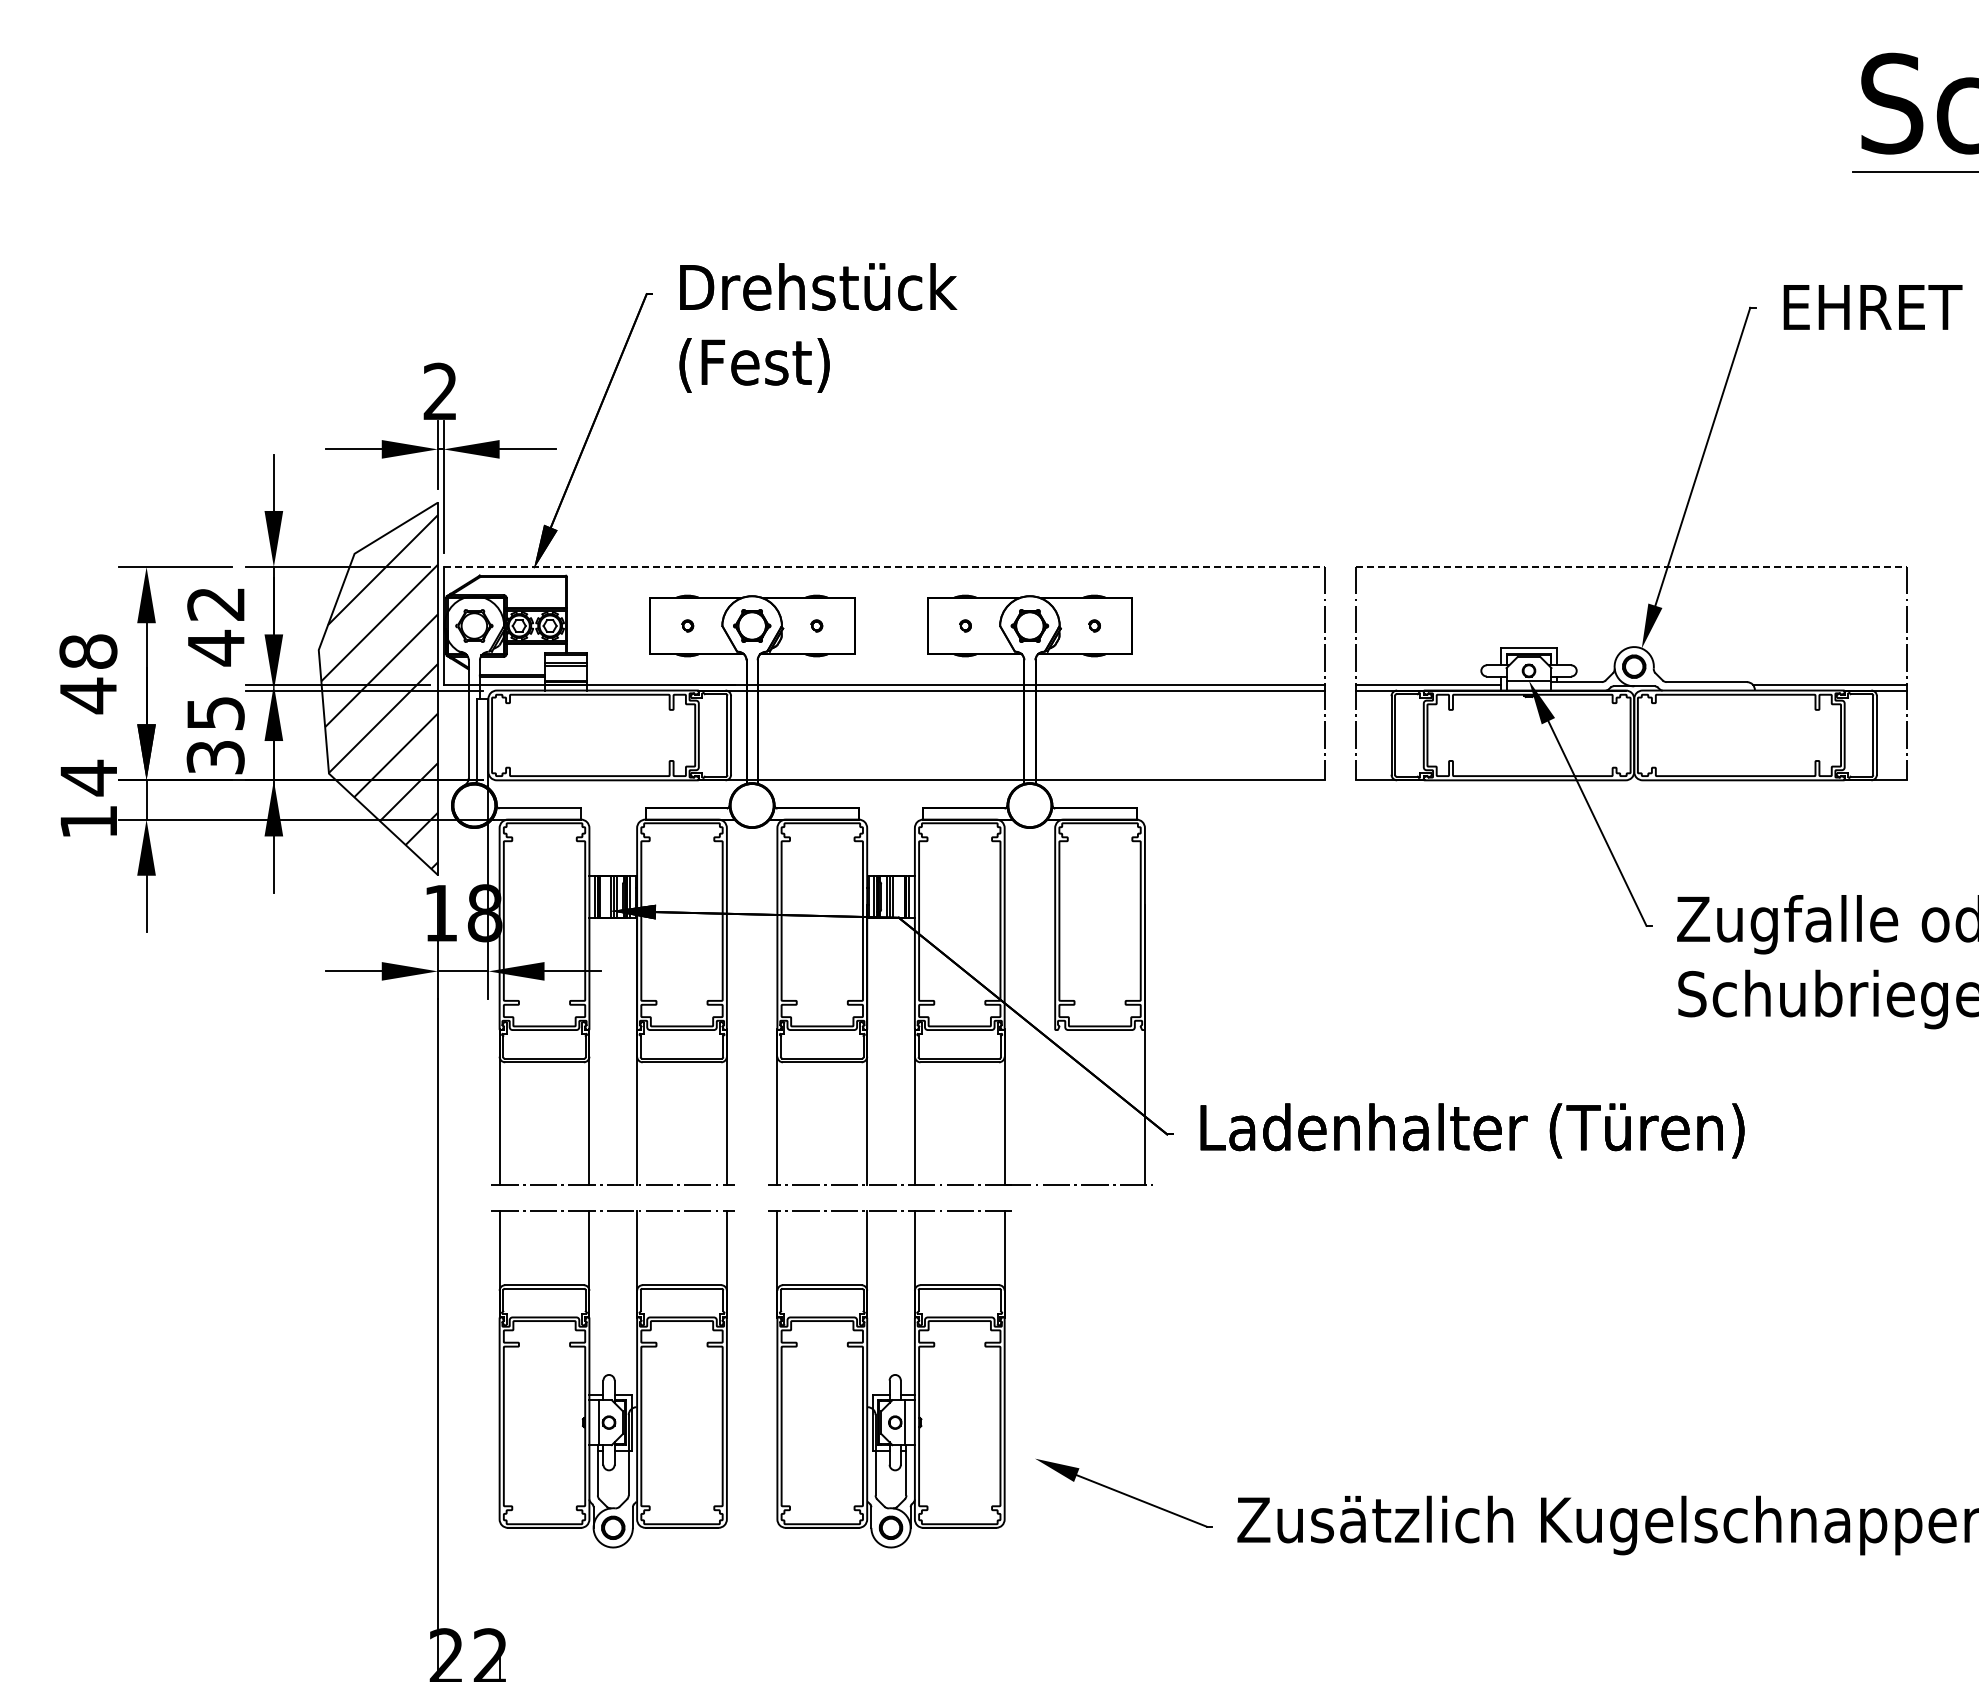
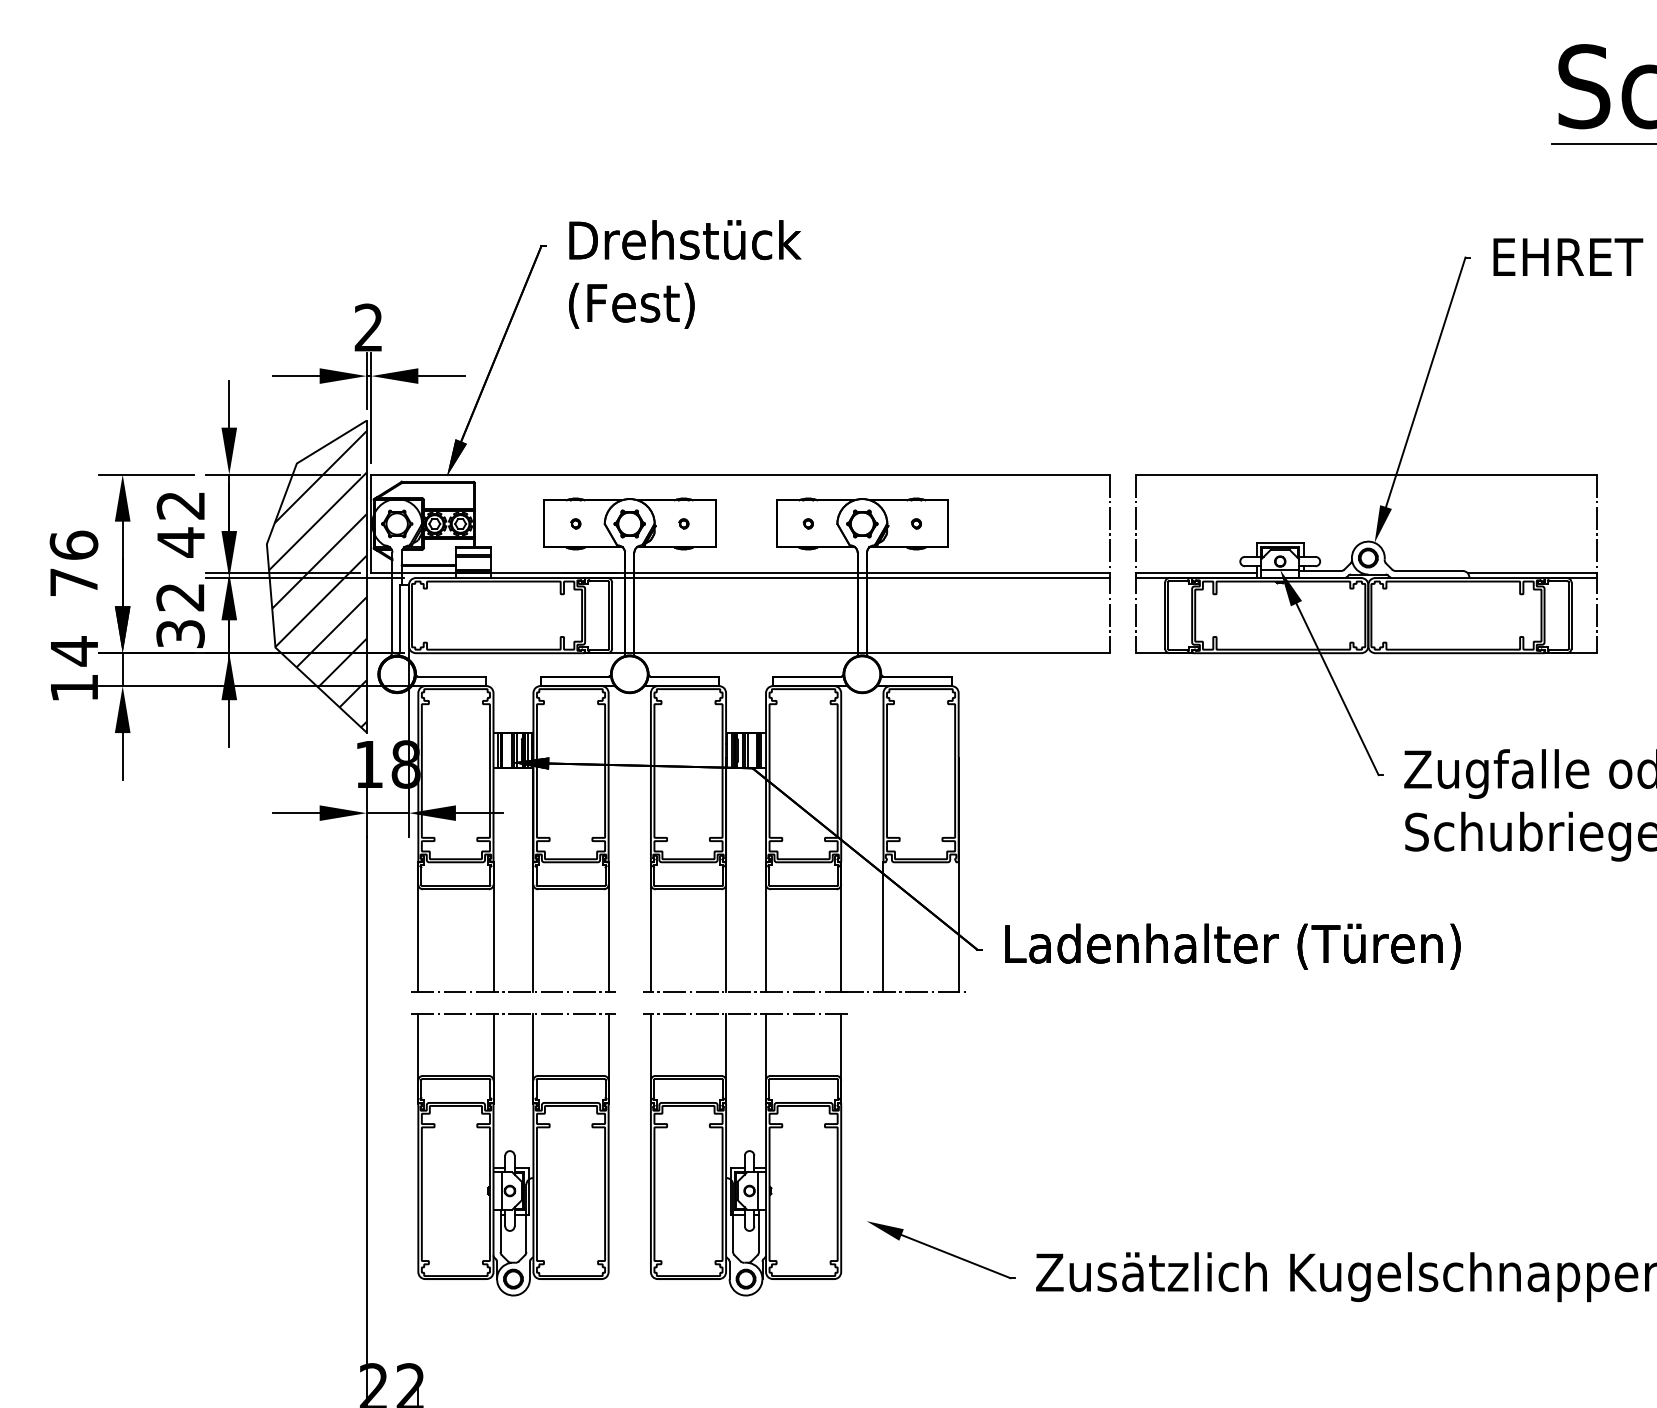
line: (884, 567) -> (740, 474), dashed -> solid
line: (1632, 567) -> (1366, 474), dashed -> solid
text: (88, 674) -> (74, 564), 48 -> 76
text: (215, 713) -> (180, 597), 35 -> 32
line: (1055, 1107) -> (883, 927), added

